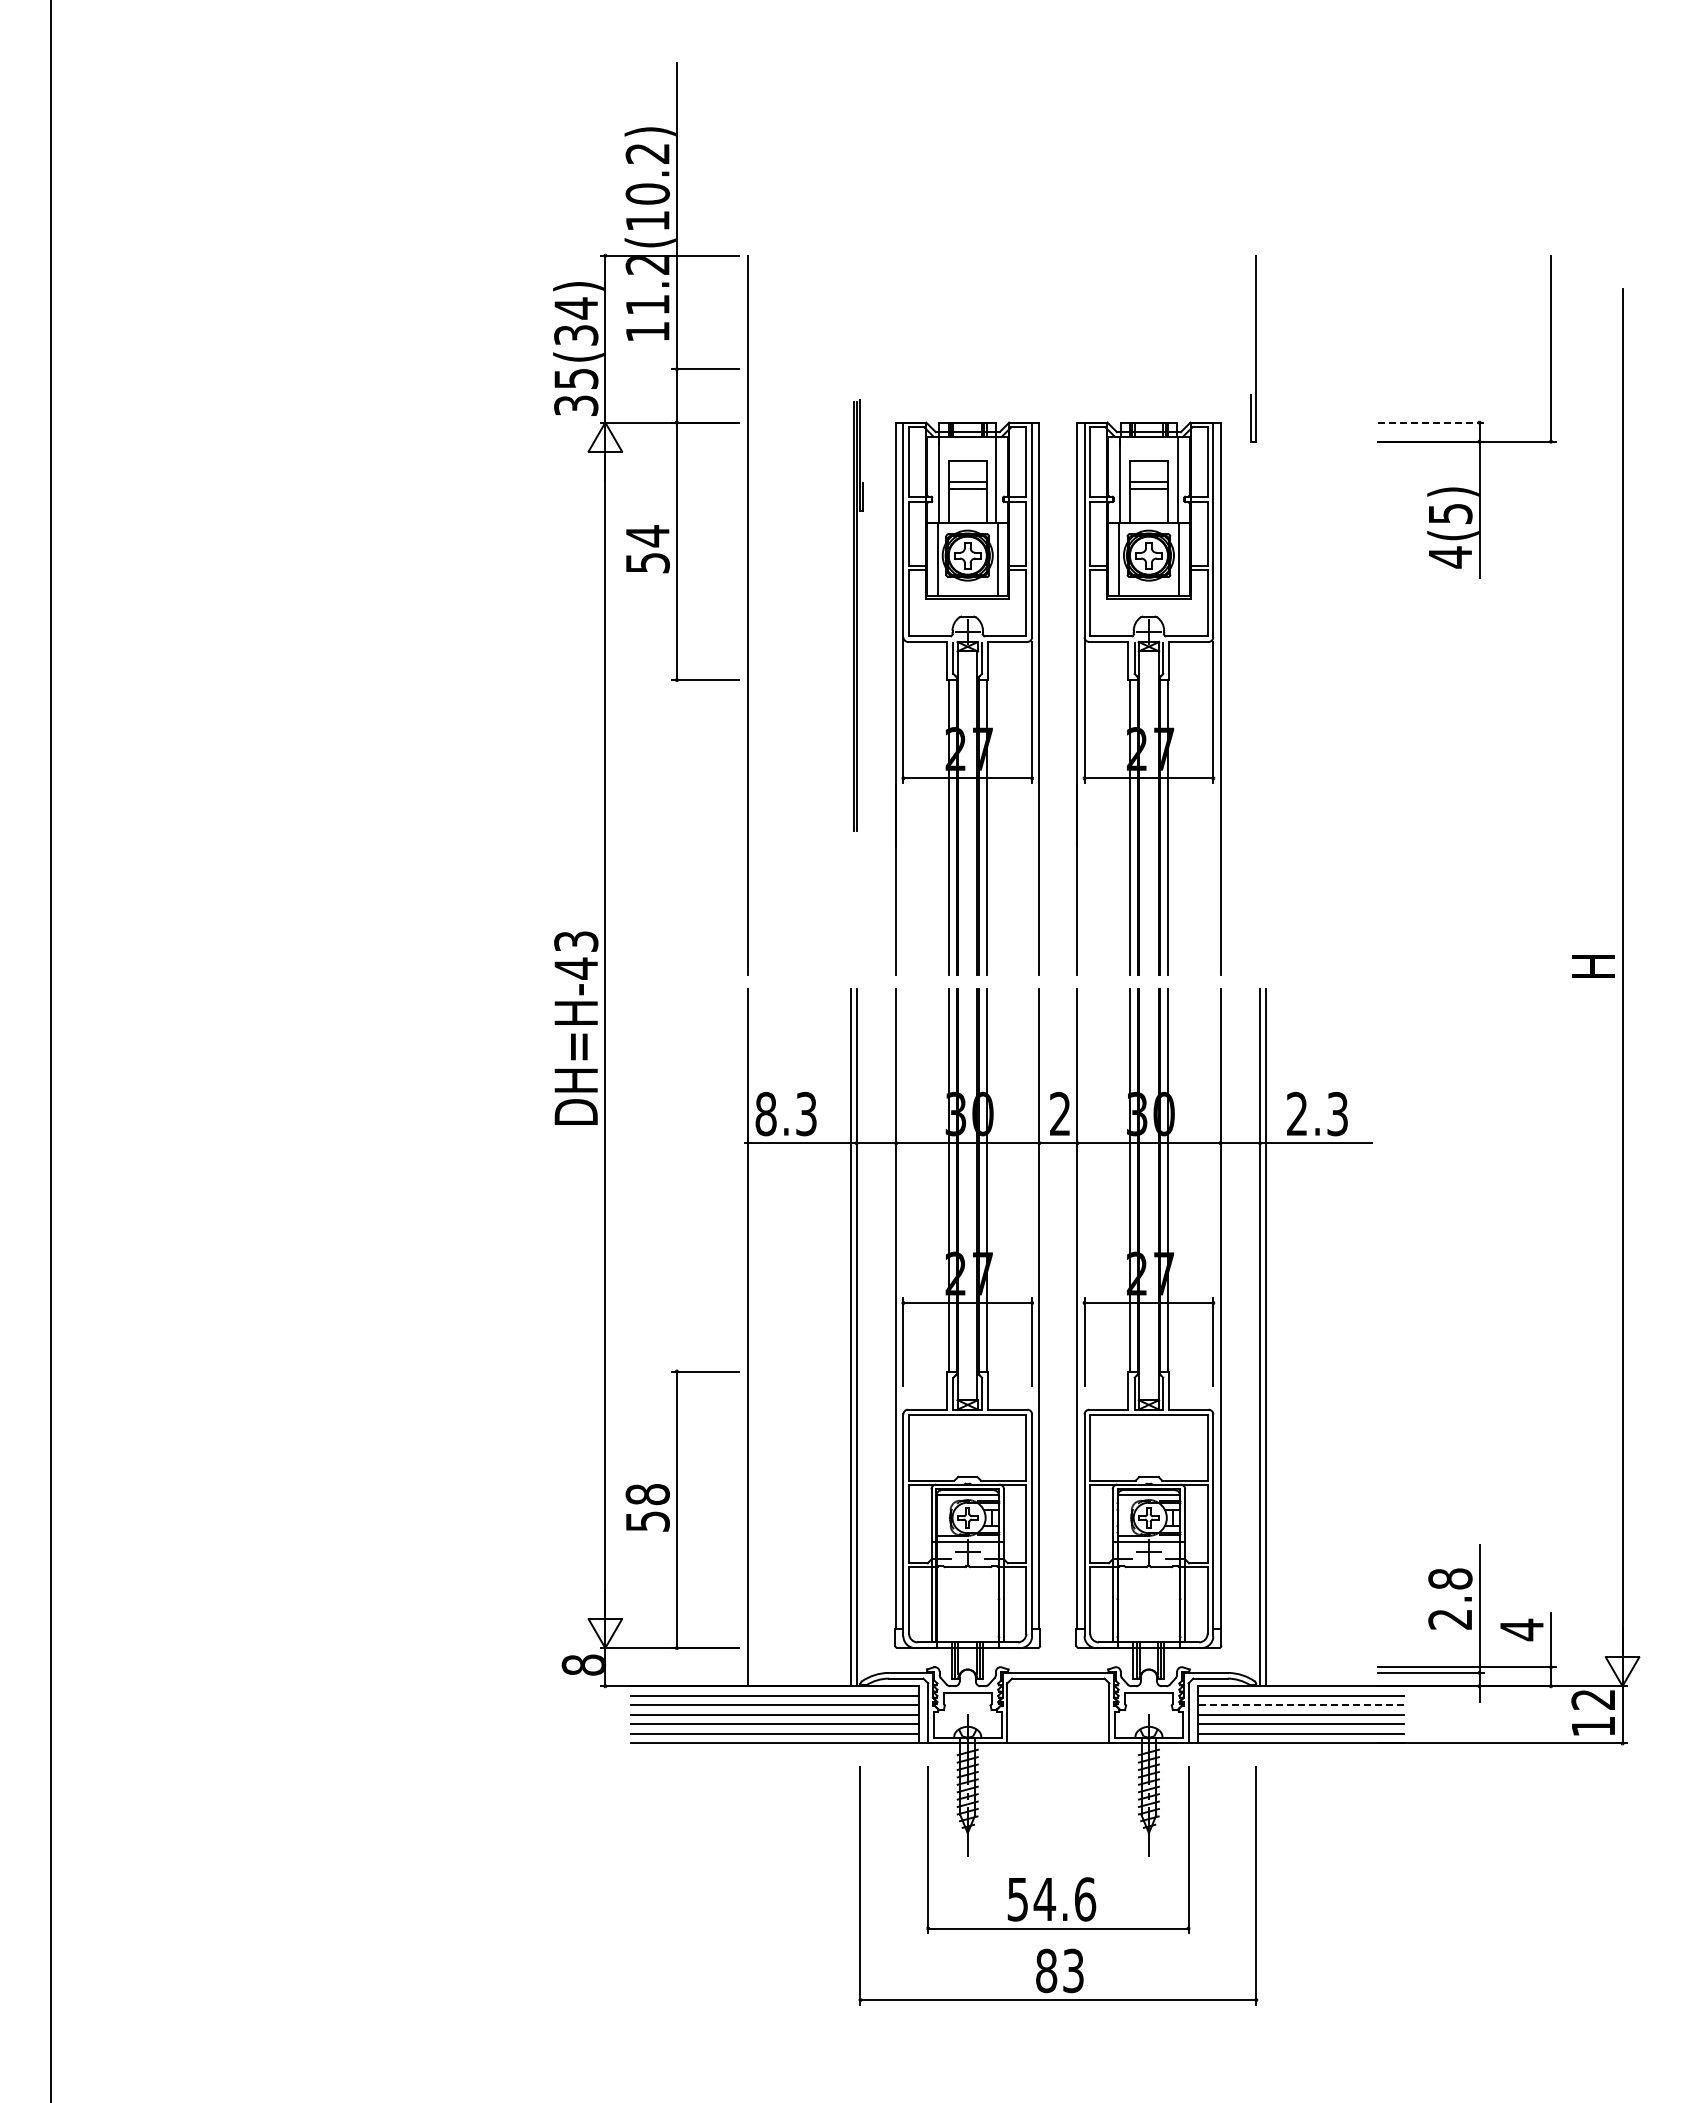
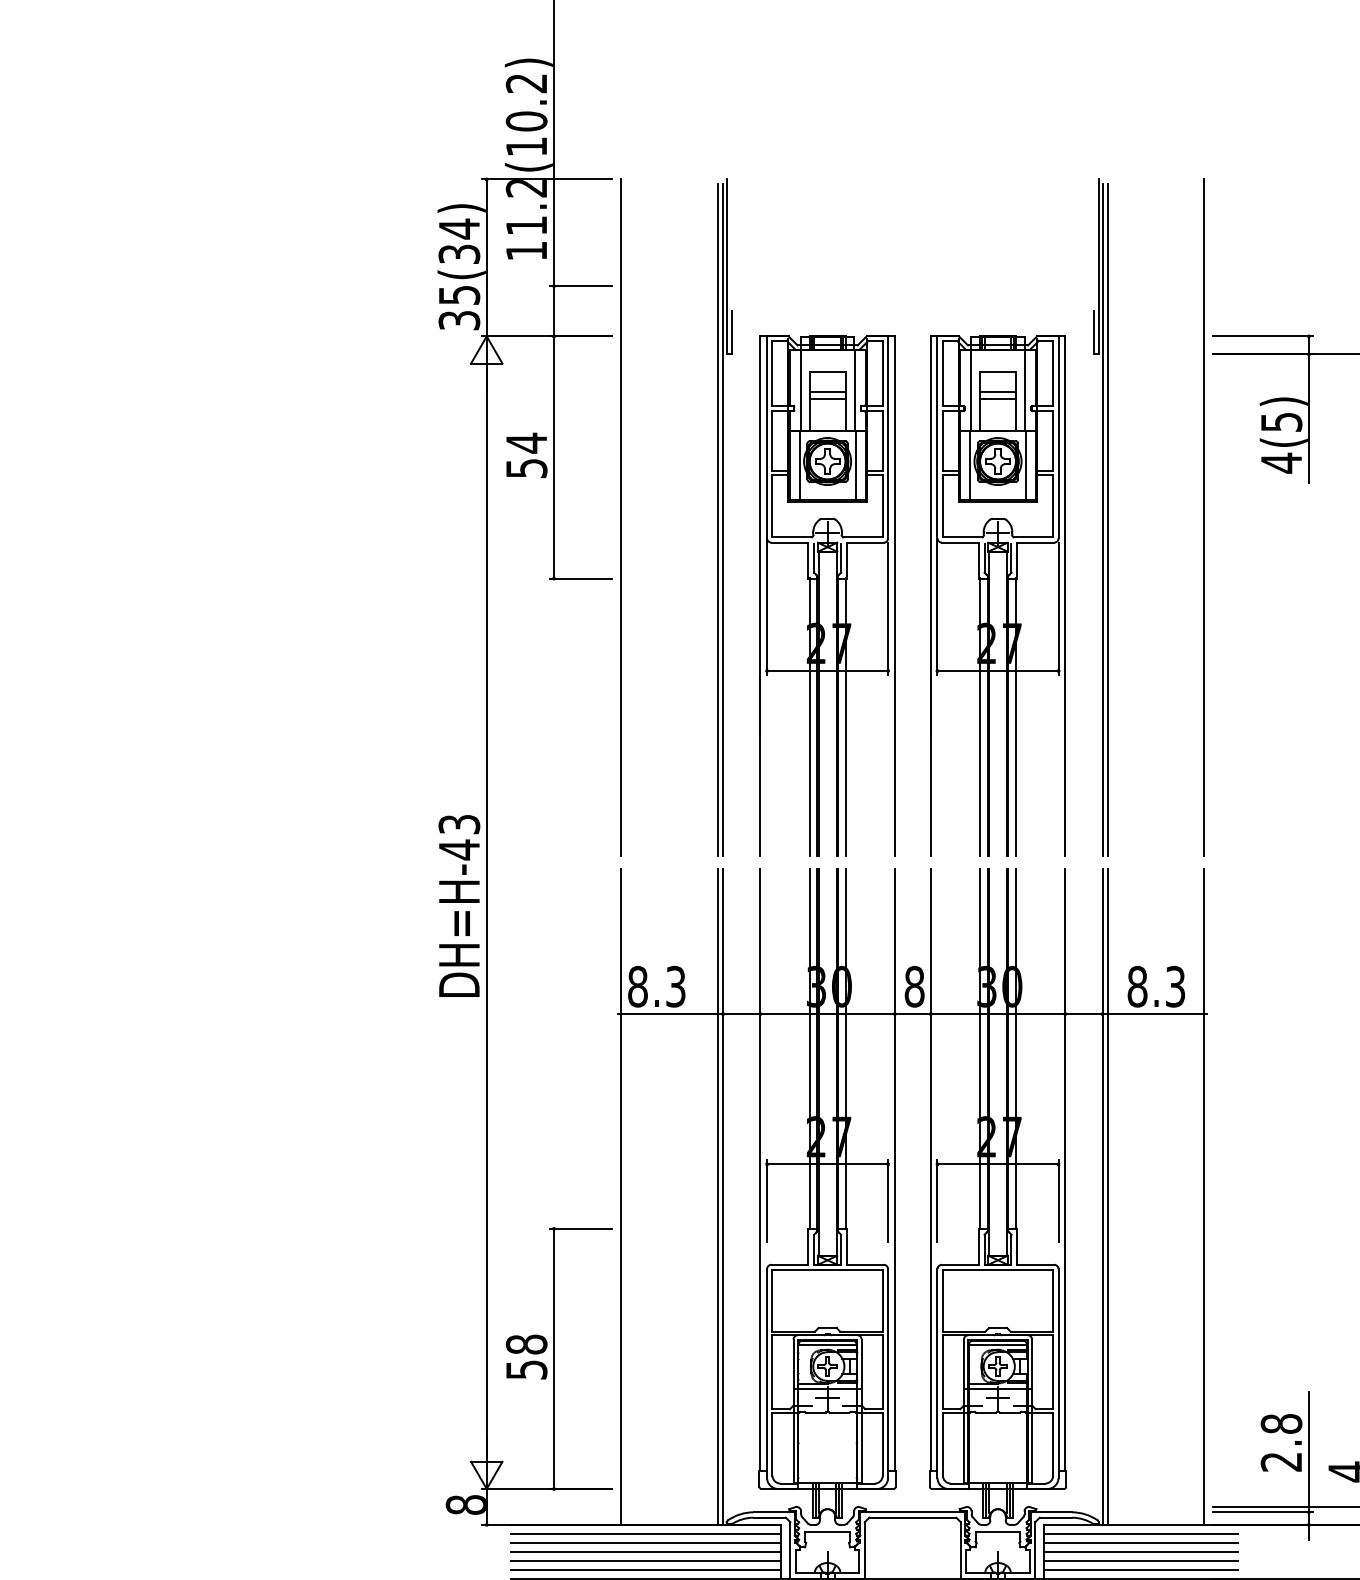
line: (1431, 422) -> (1263, 336), dashed -> solid
line: (1368, 614) -> (1204, 516), added
part: (858, 615) -> (724, 517), size x1.67
line: (1260, 617) -> (1102, 519), added
line: (1265, 617) -> (1107, 519), added
text: (1059, 1113) -> (913, 986), 2 -> 8
text: (1296, 1113) -> (1136, 986), 2.3 -> 8.3
line: (1368, 1337) -> (1204, 1196), added
line: (1301, 1705) -> (1141, 1542), dashed -> solid

